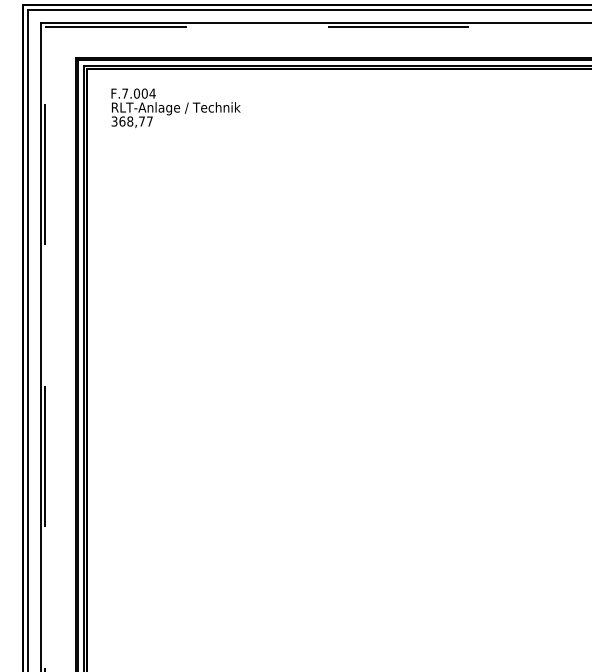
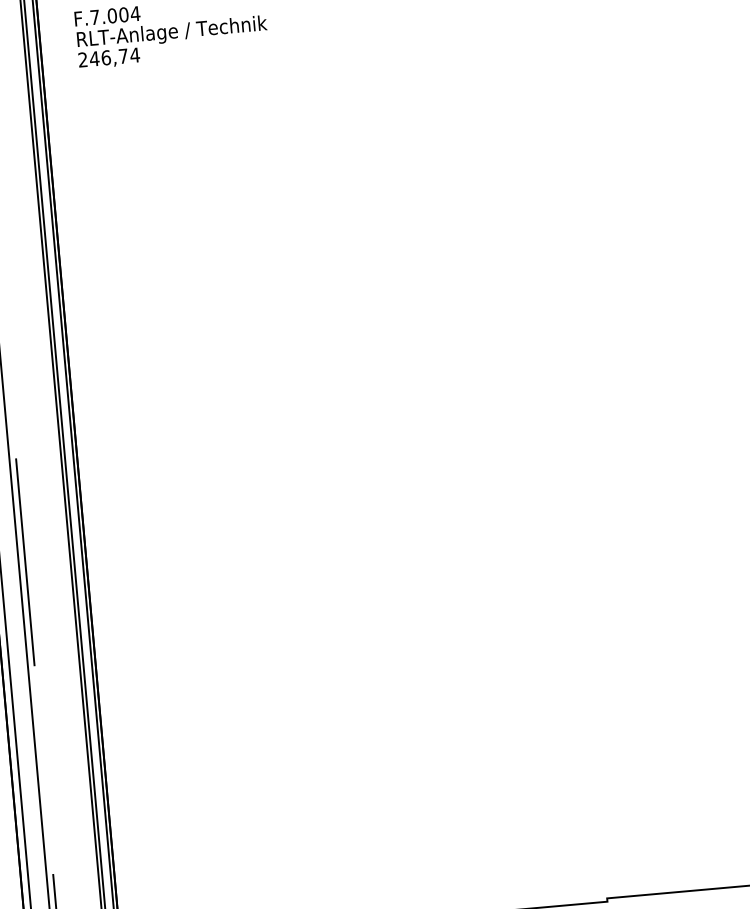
text: (132, 121) -> (109, 57), 368,77 -> 246,74

